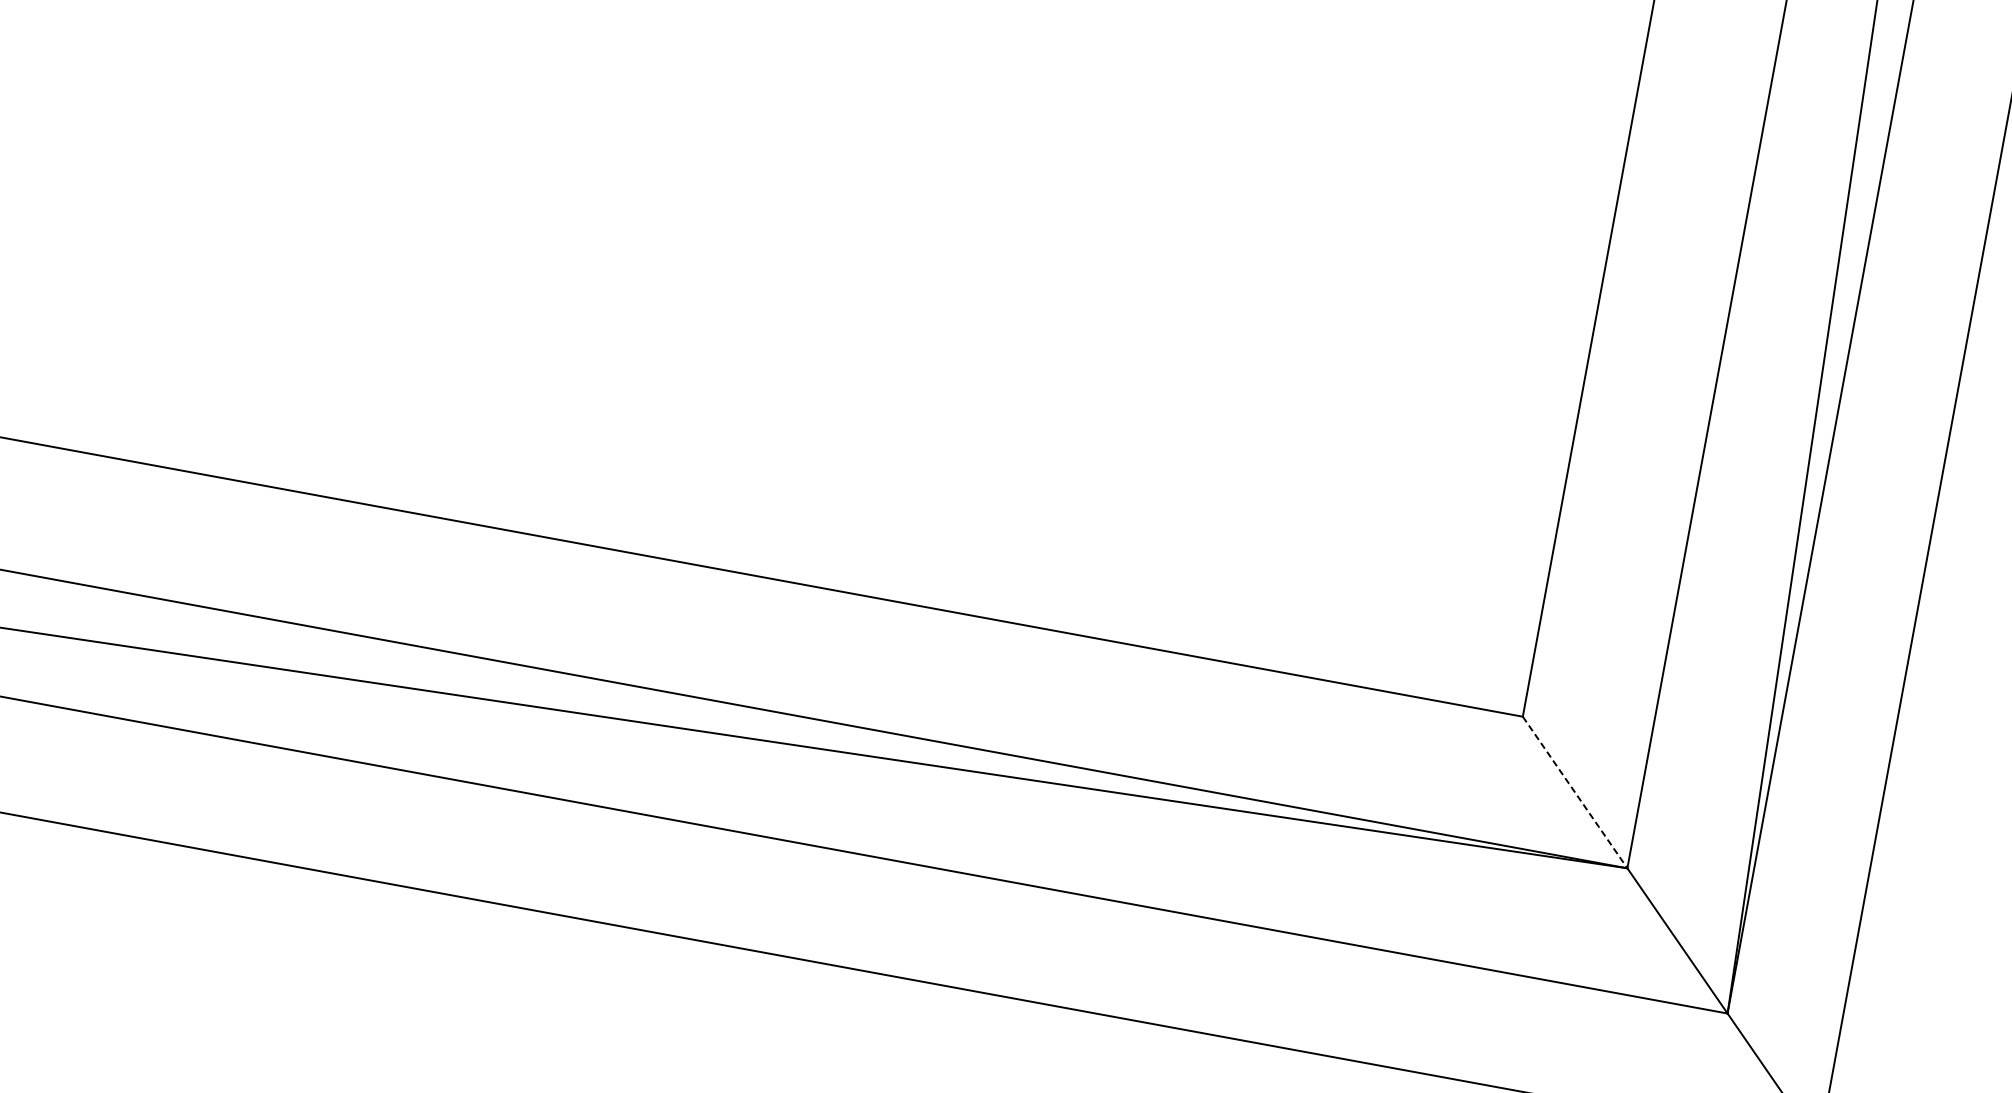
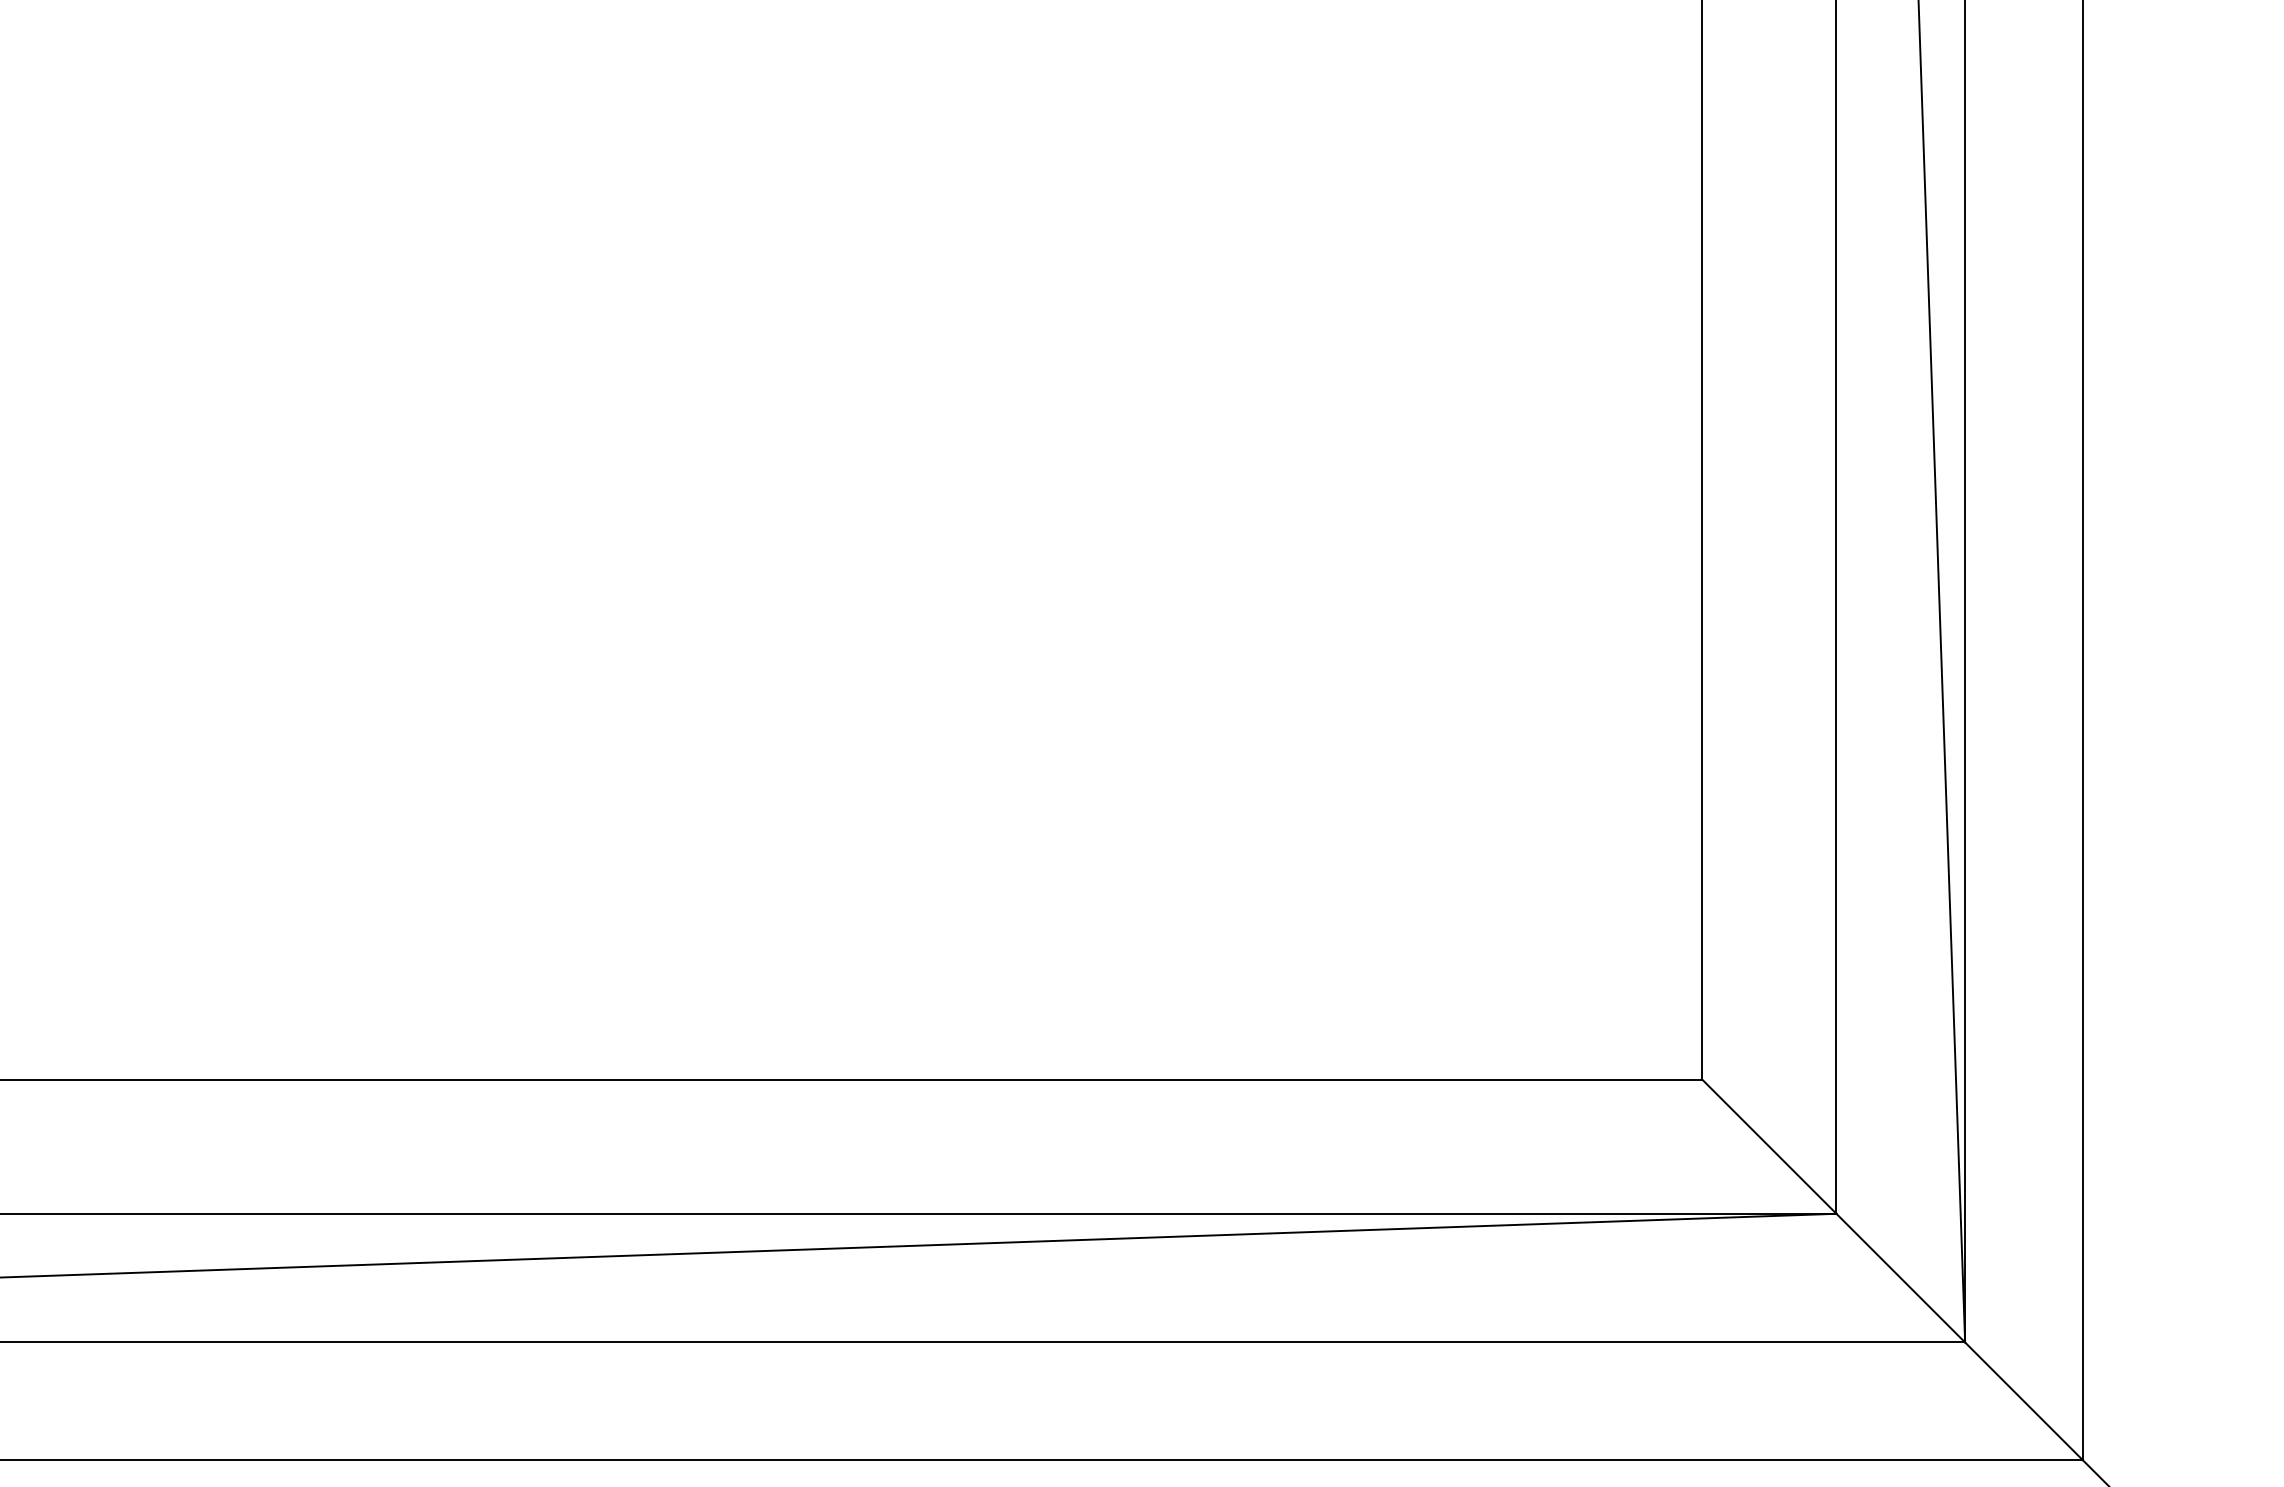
line: (1575, 792) -> (1769, 1146), dashed -> solid

